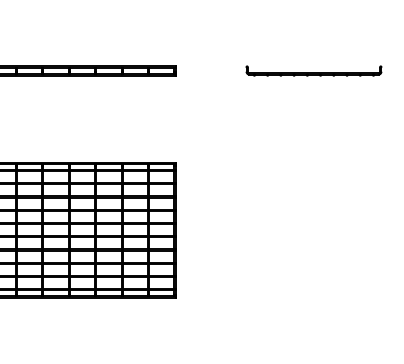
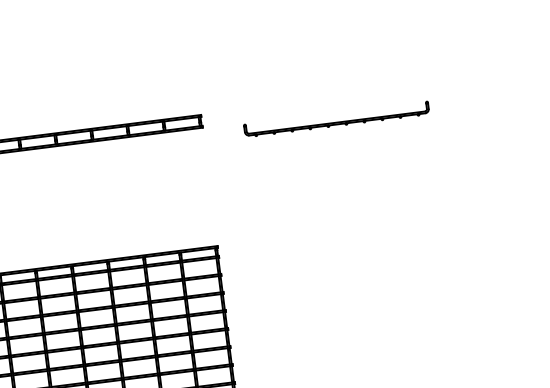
part: (313, 70) -> (335, 118), moved

